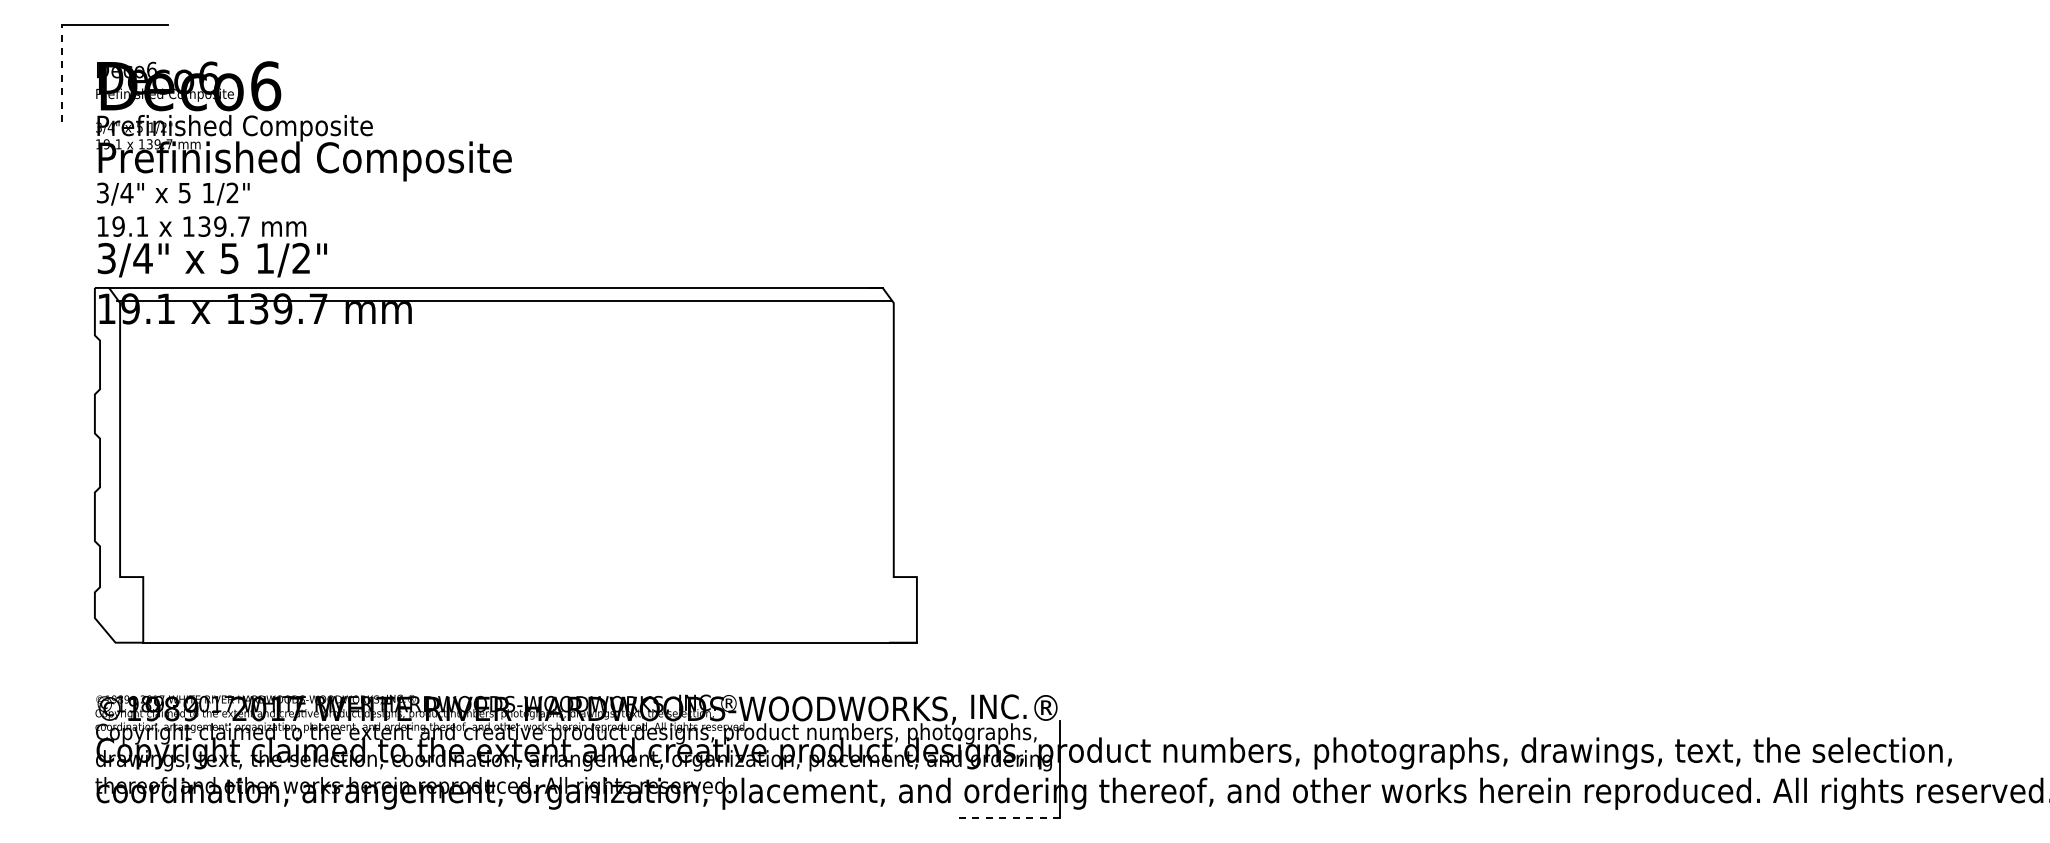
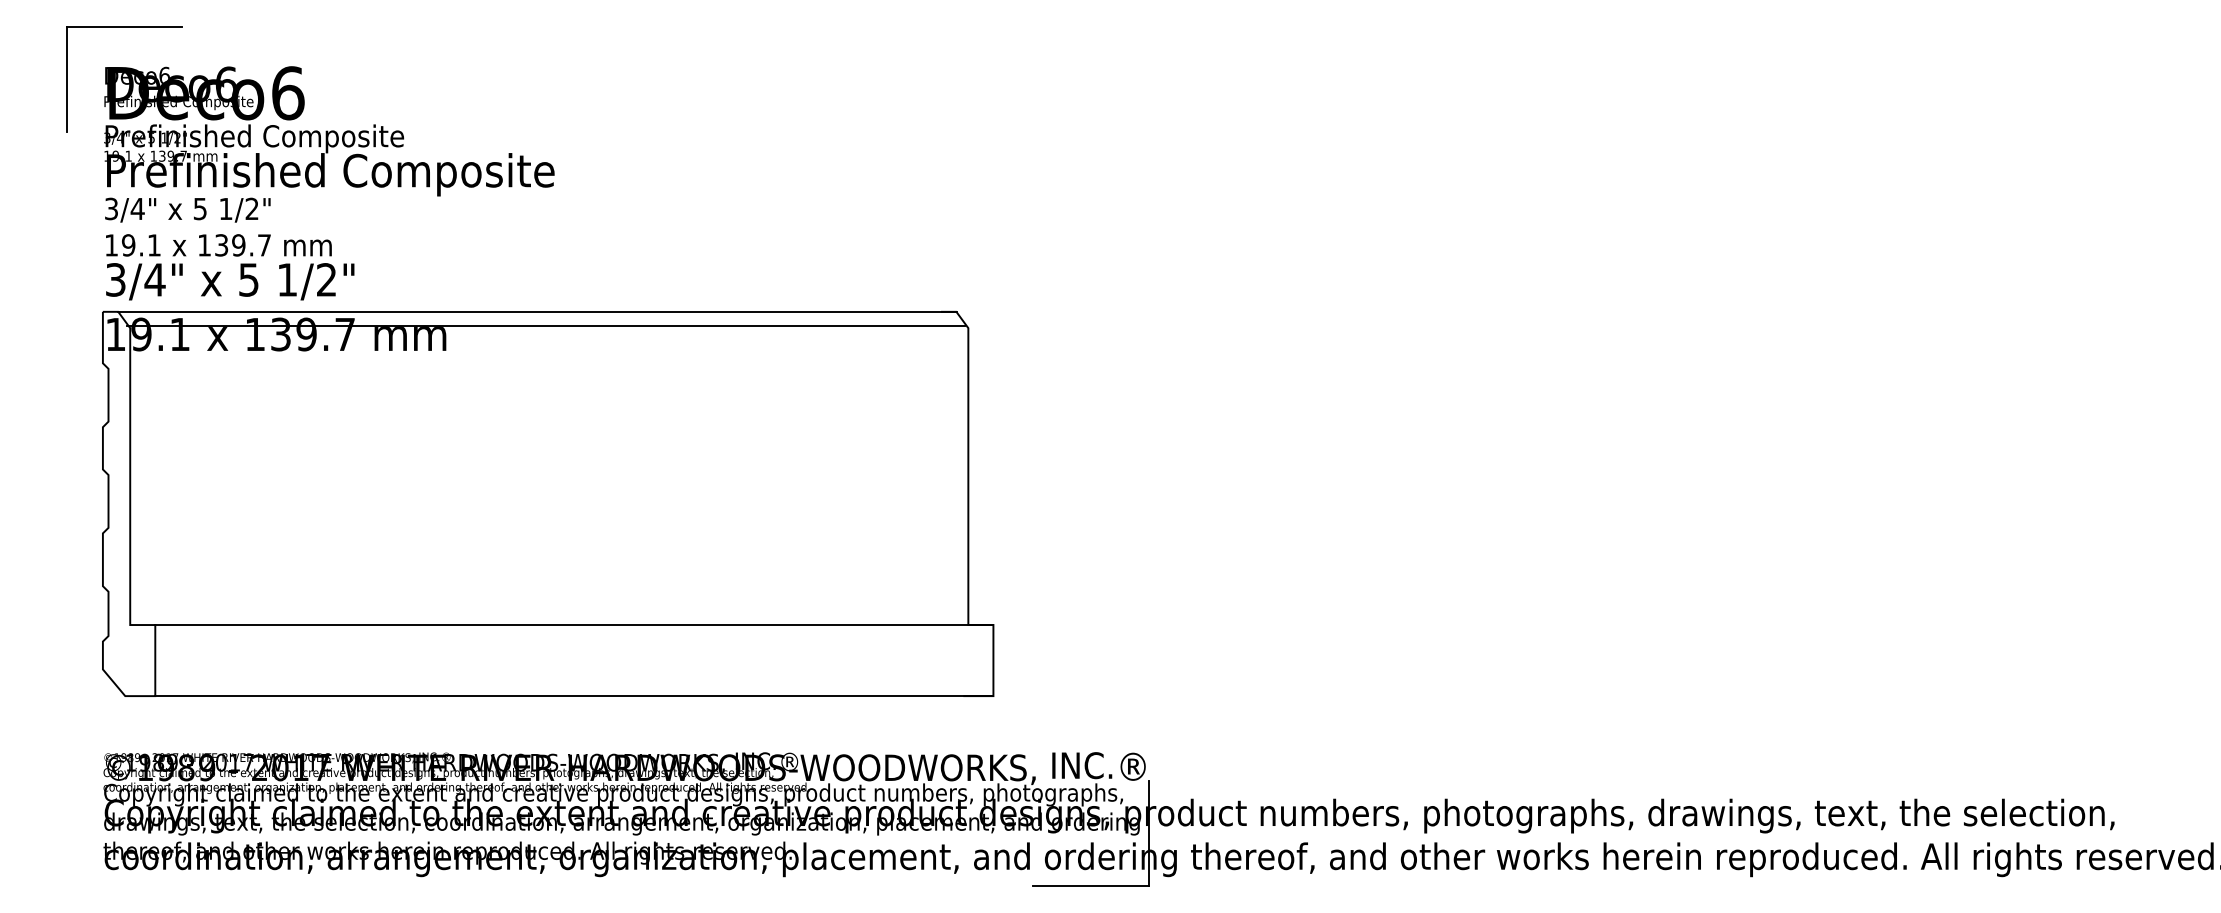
line: (61, 73) -> (66, 79), dashed -> solid
line: (529, 577) -> (573, 625), added
line: (1006, 817) -> (1090, 885), dashed -> solid

